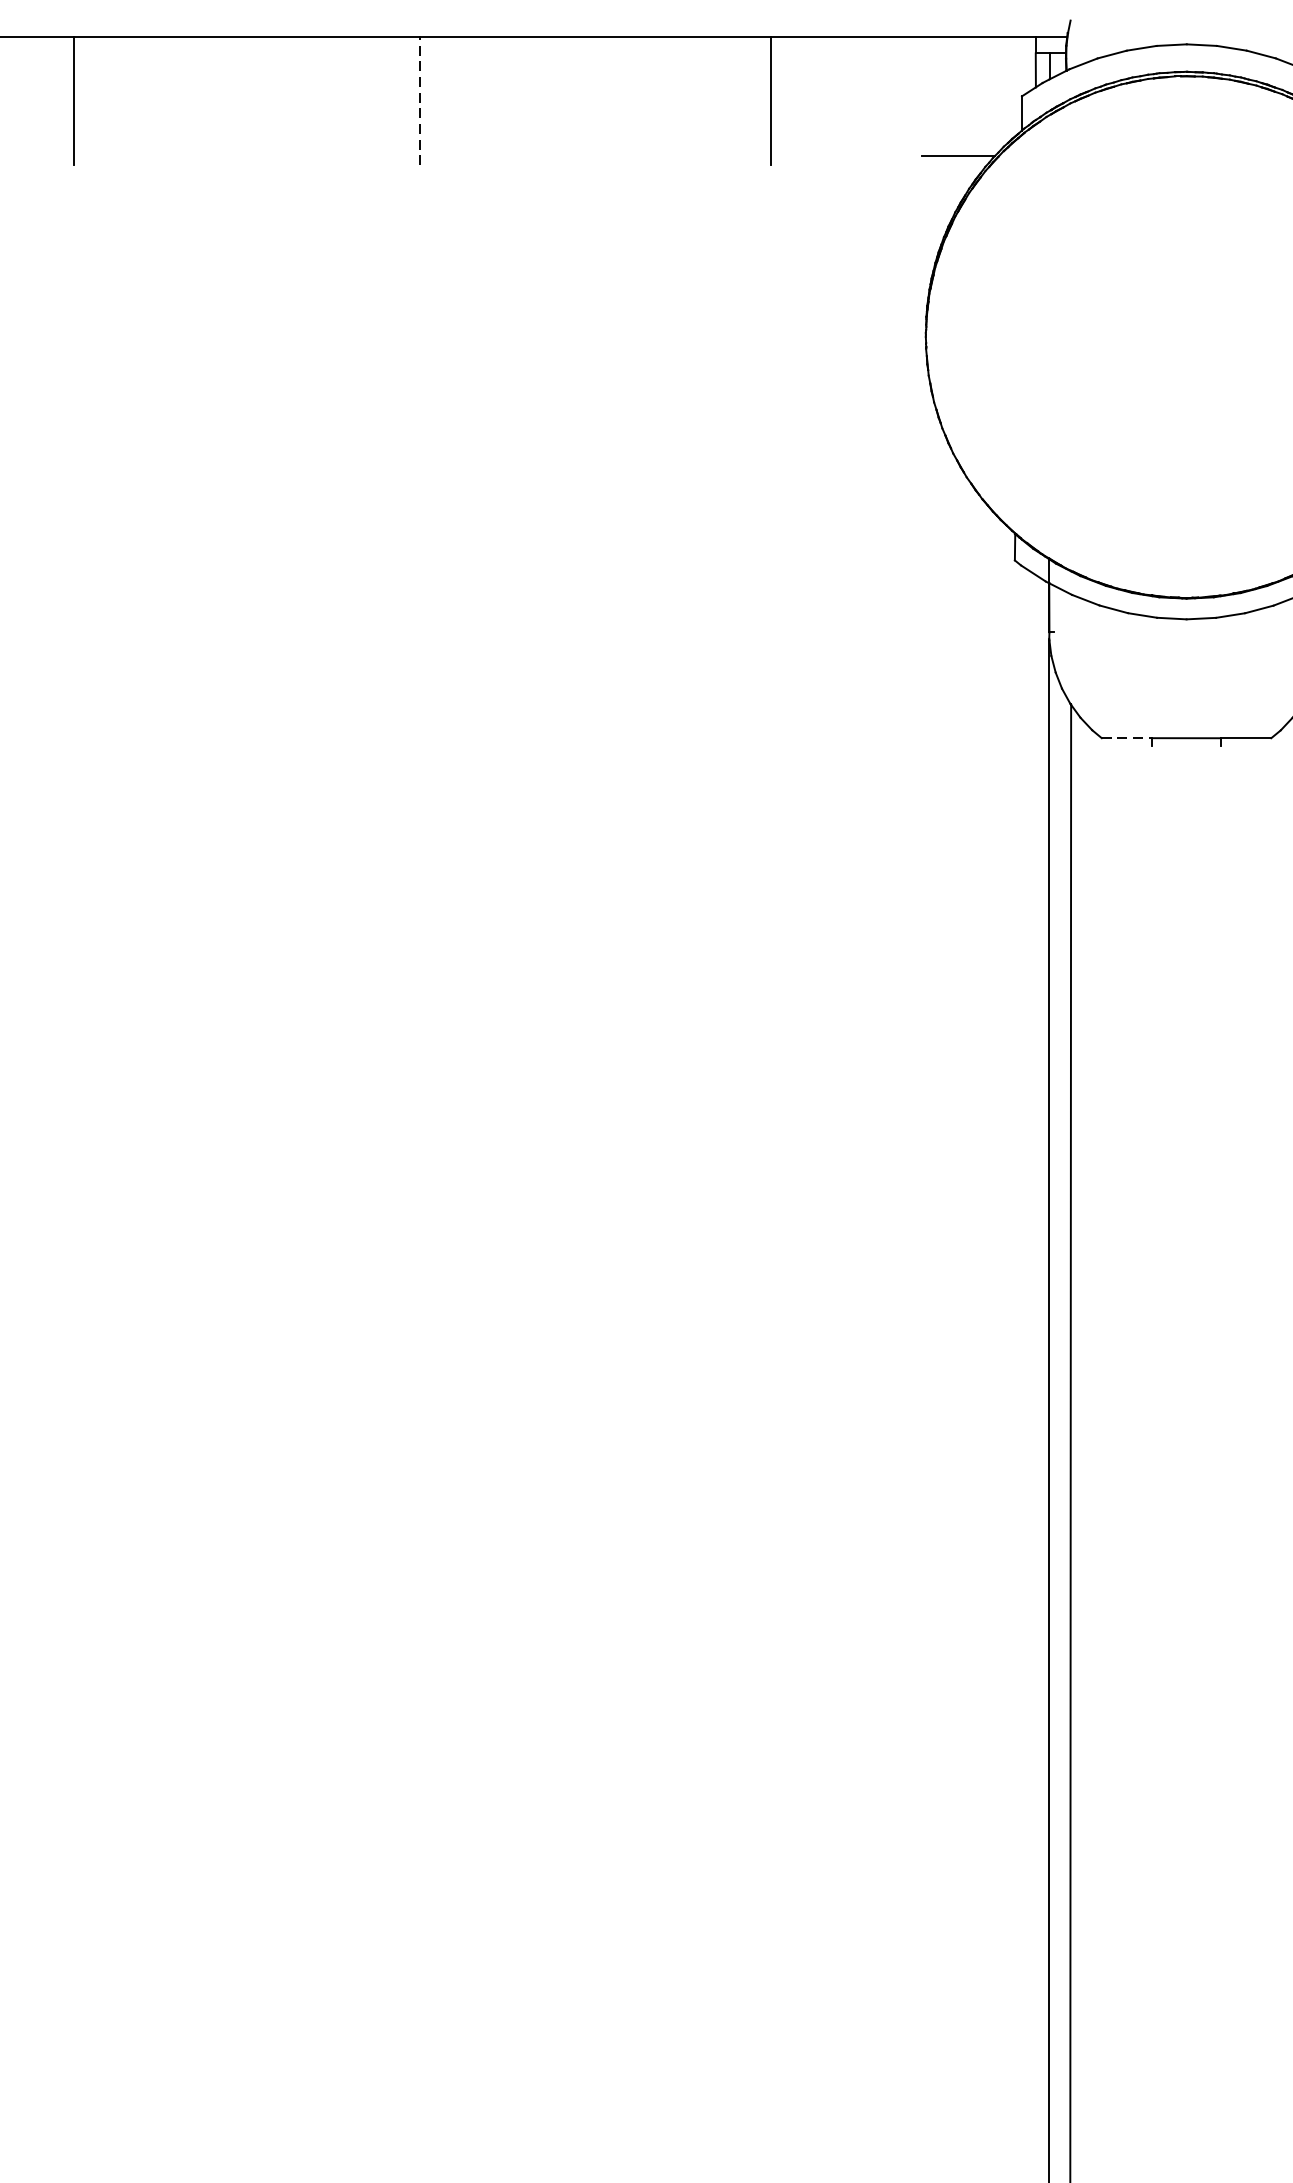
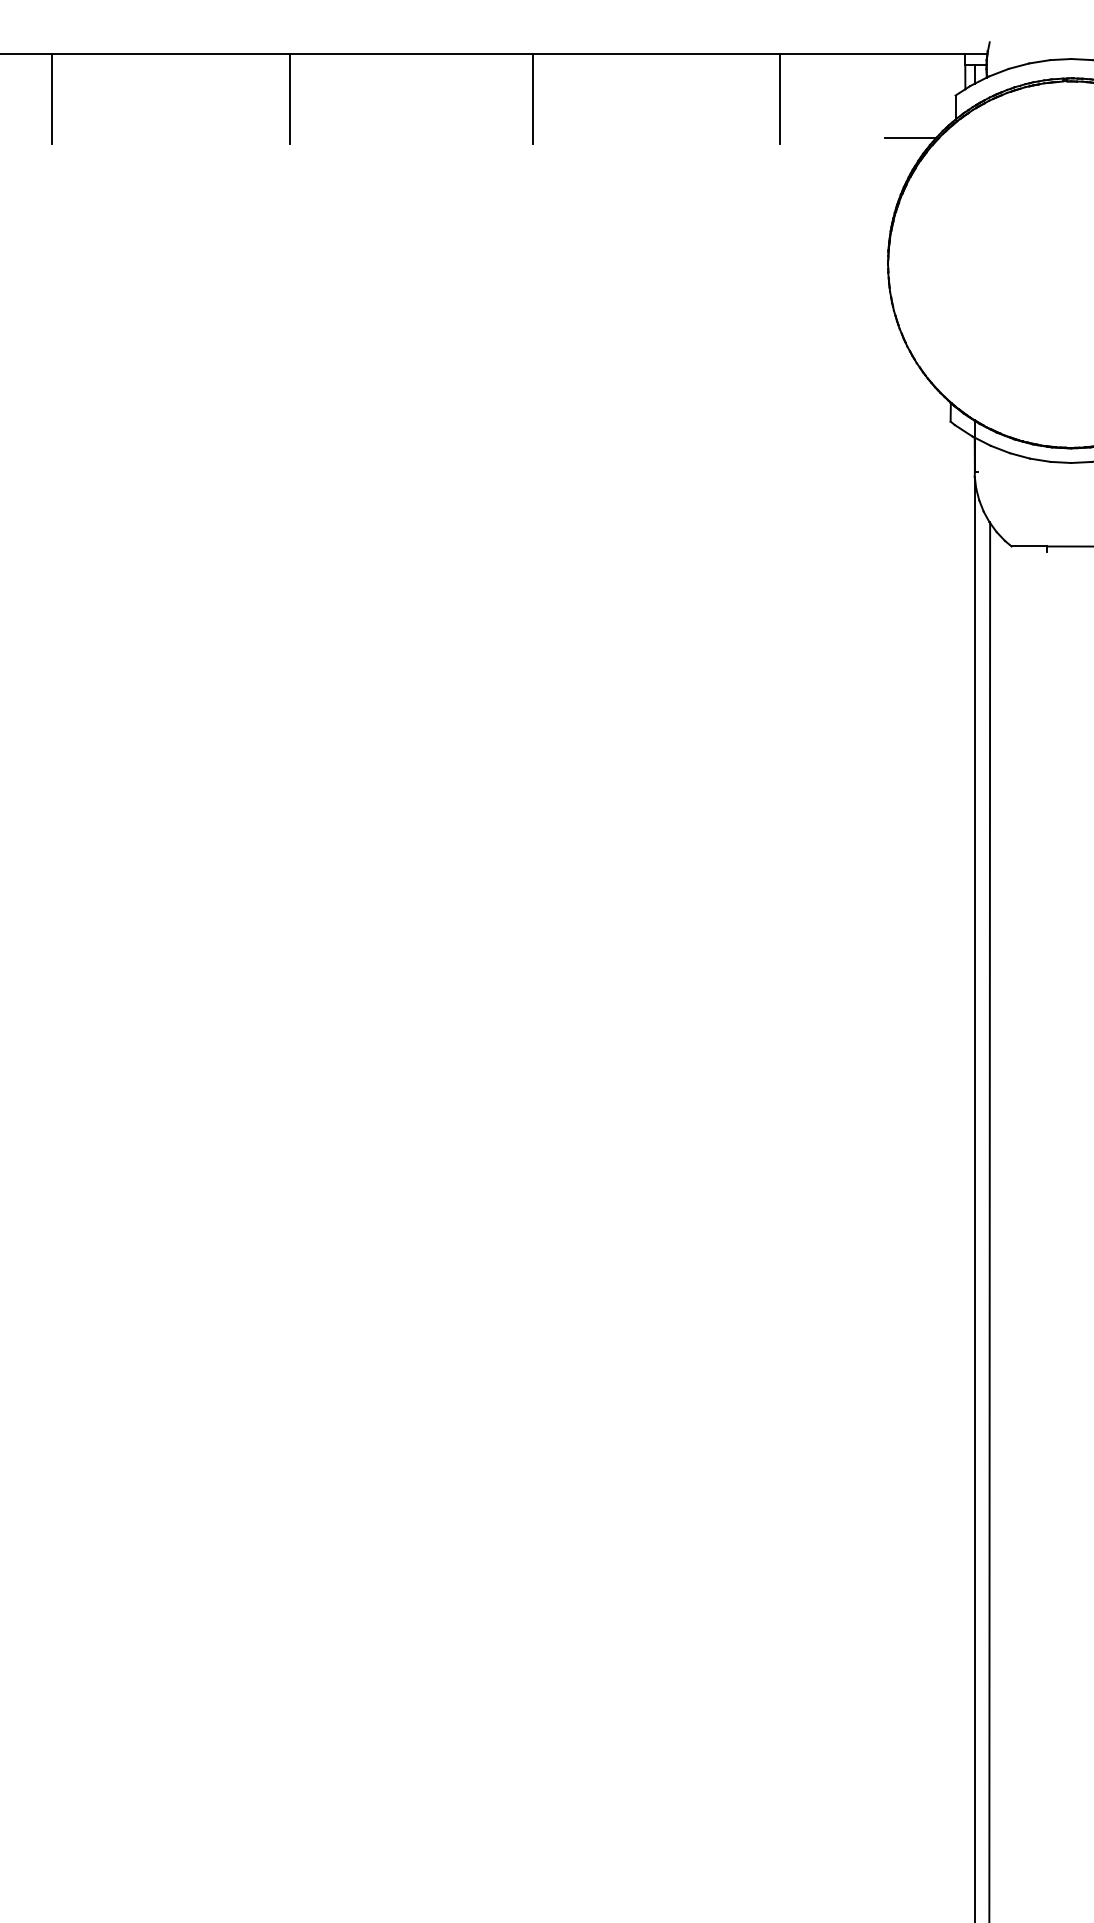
line: (419, 101) -> (532, 99), dashed -> solid
line: (1127, 738) -> (1029, 546), dashed -> solid

